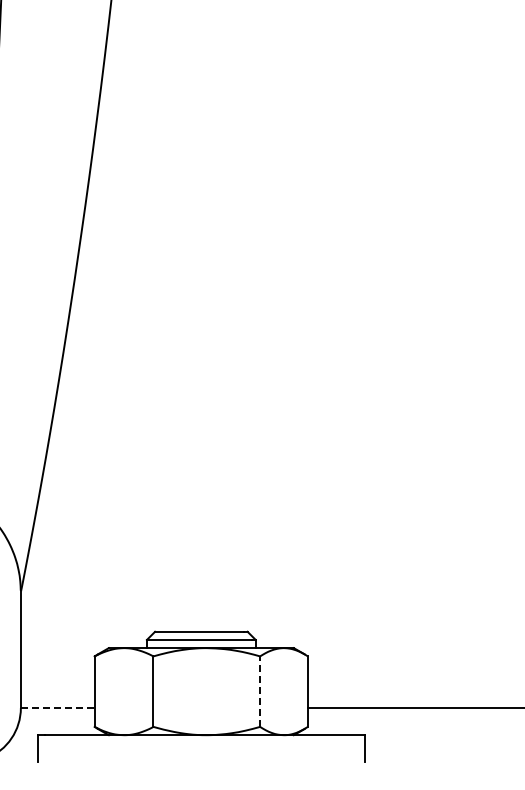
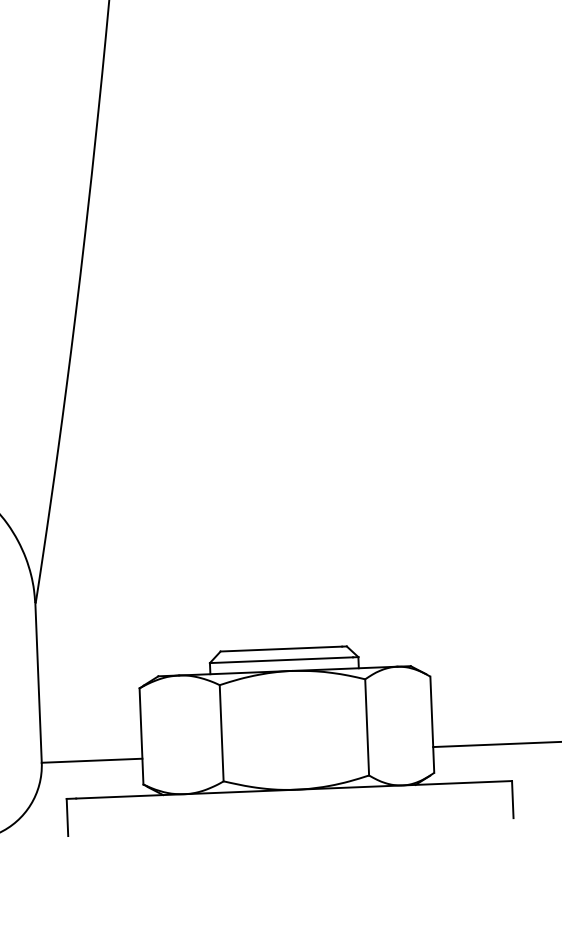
line: (260, 691) -> (367, 727), dashed -> solid
line: (57, 707) -> (91, 760), dashed -> solid

